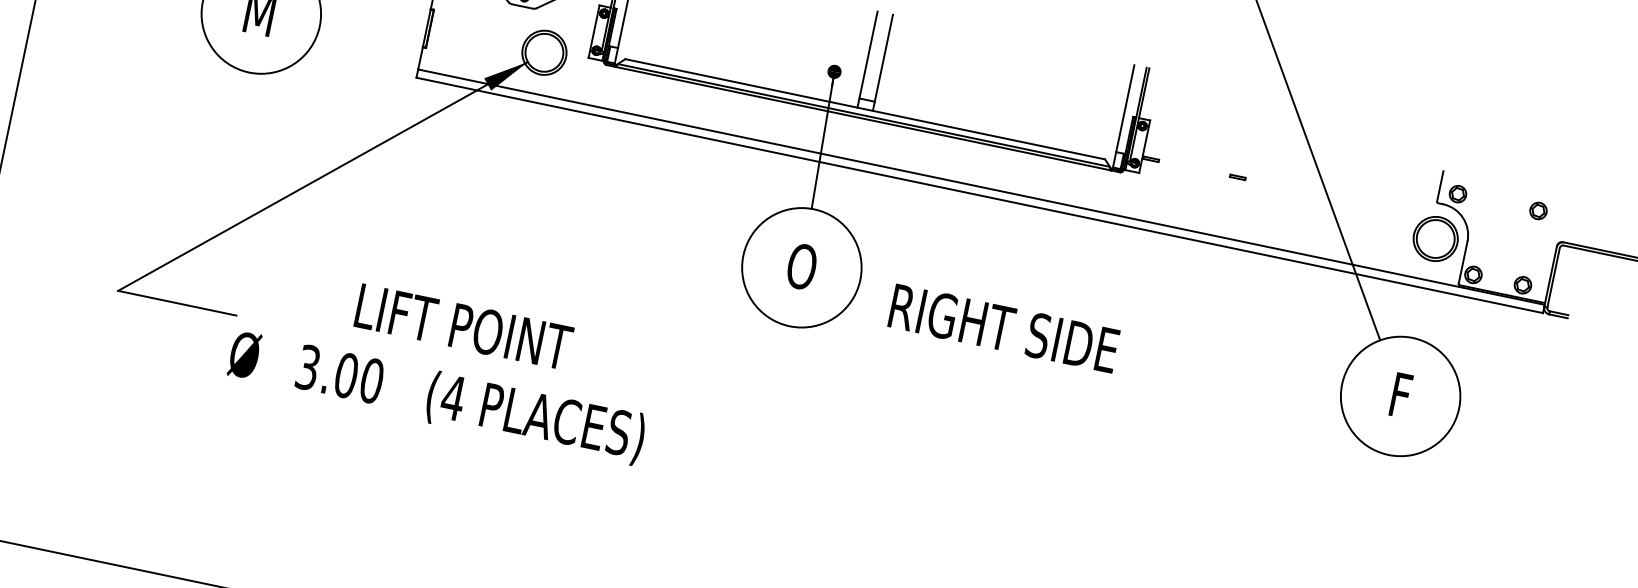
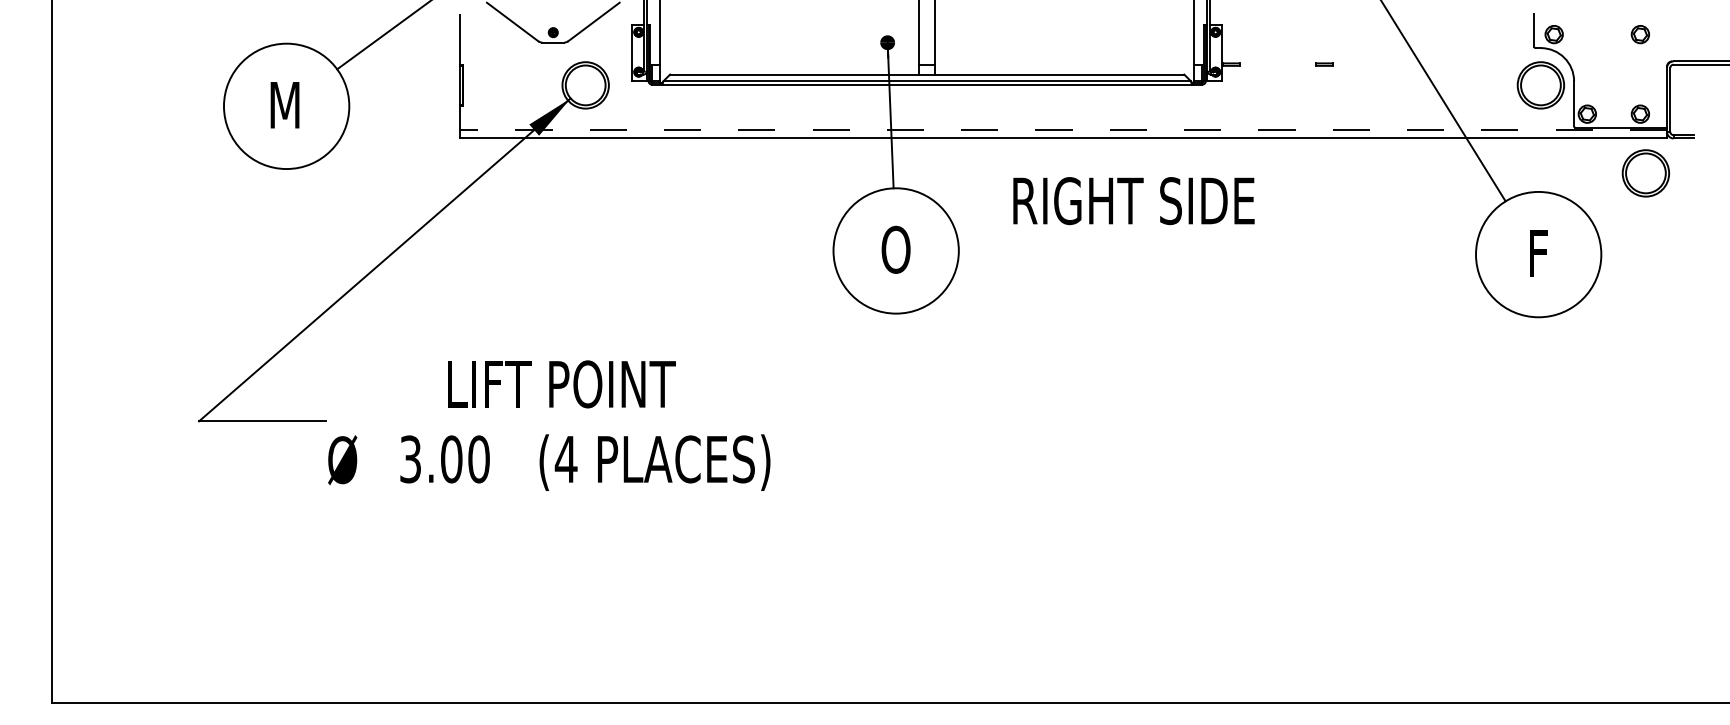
line: (981, 187) -> (1063, 129), solid -> dashed
text: (1003, 328) -> (1133, 201), moved
part: (1516, 341) -> (1645, 173), added

